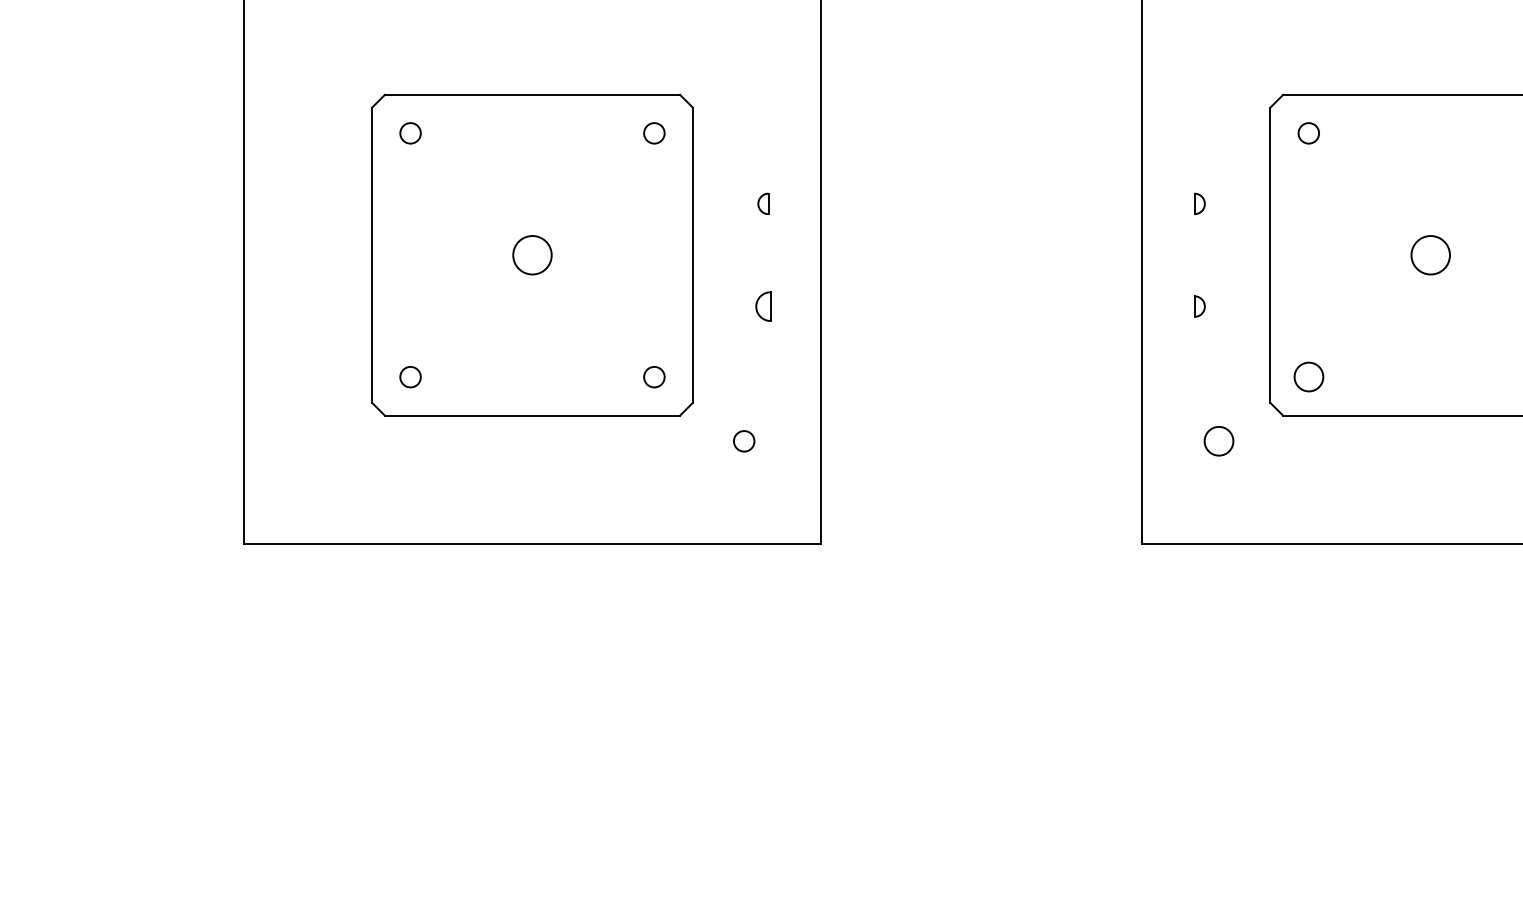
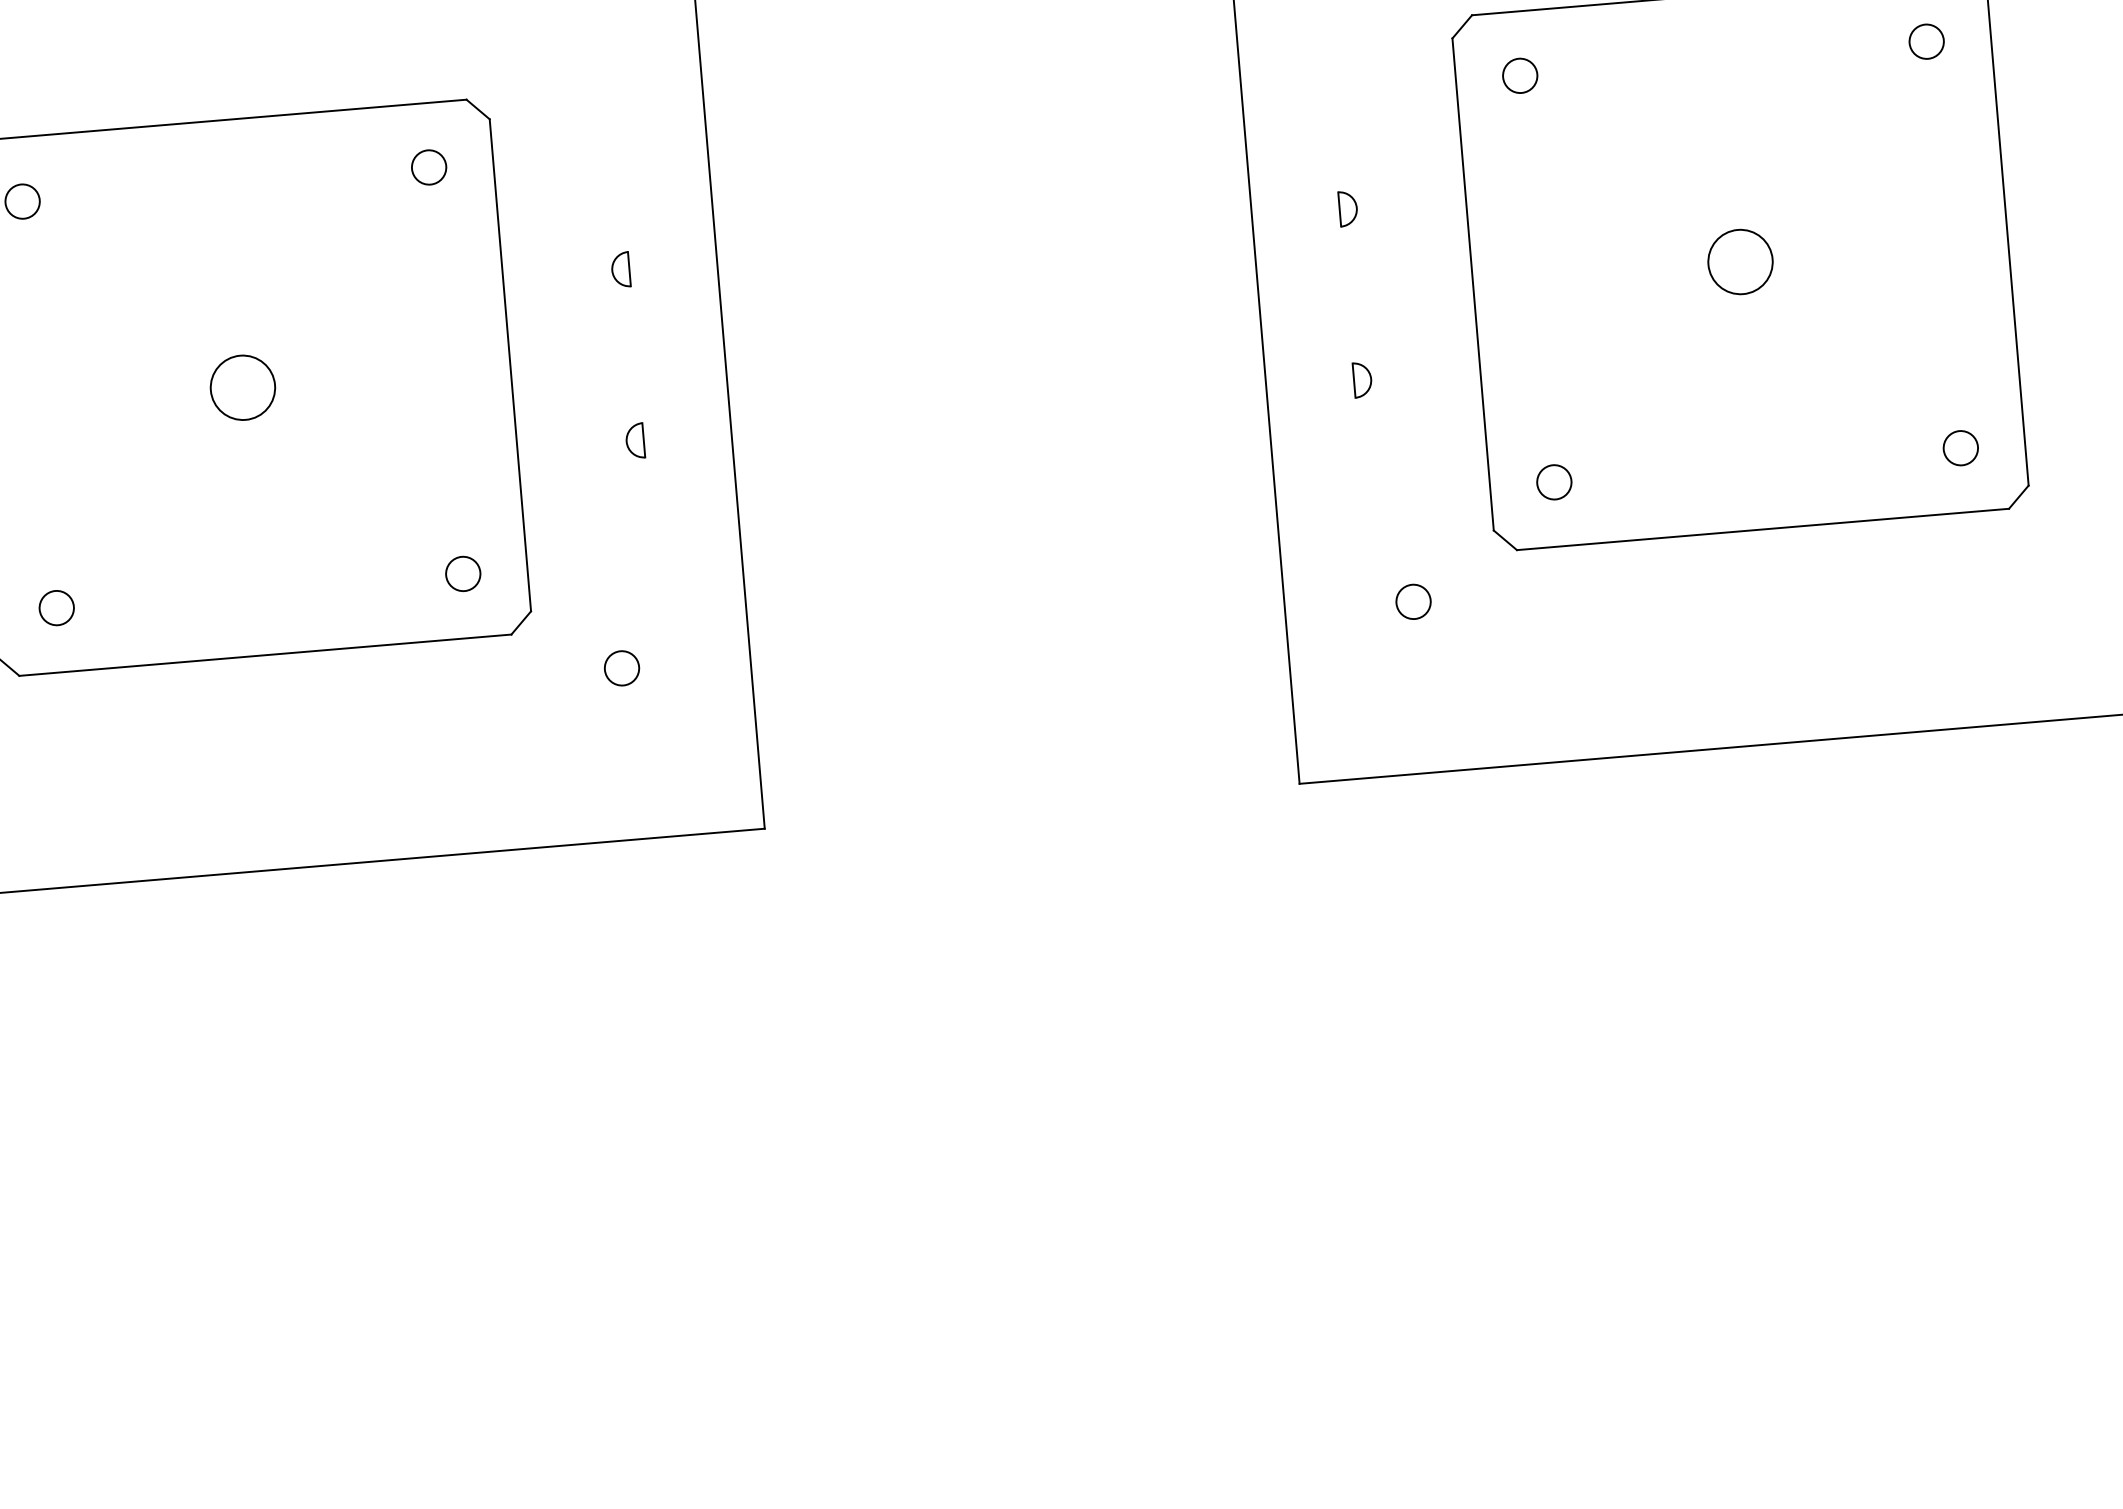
part: (763, 306) -> (635, 440), size x0.71
circle: (1308, 377) -> (1553, 482), size x0.71
circle: (1218, 441) -> (1412, 602), size x0.71

